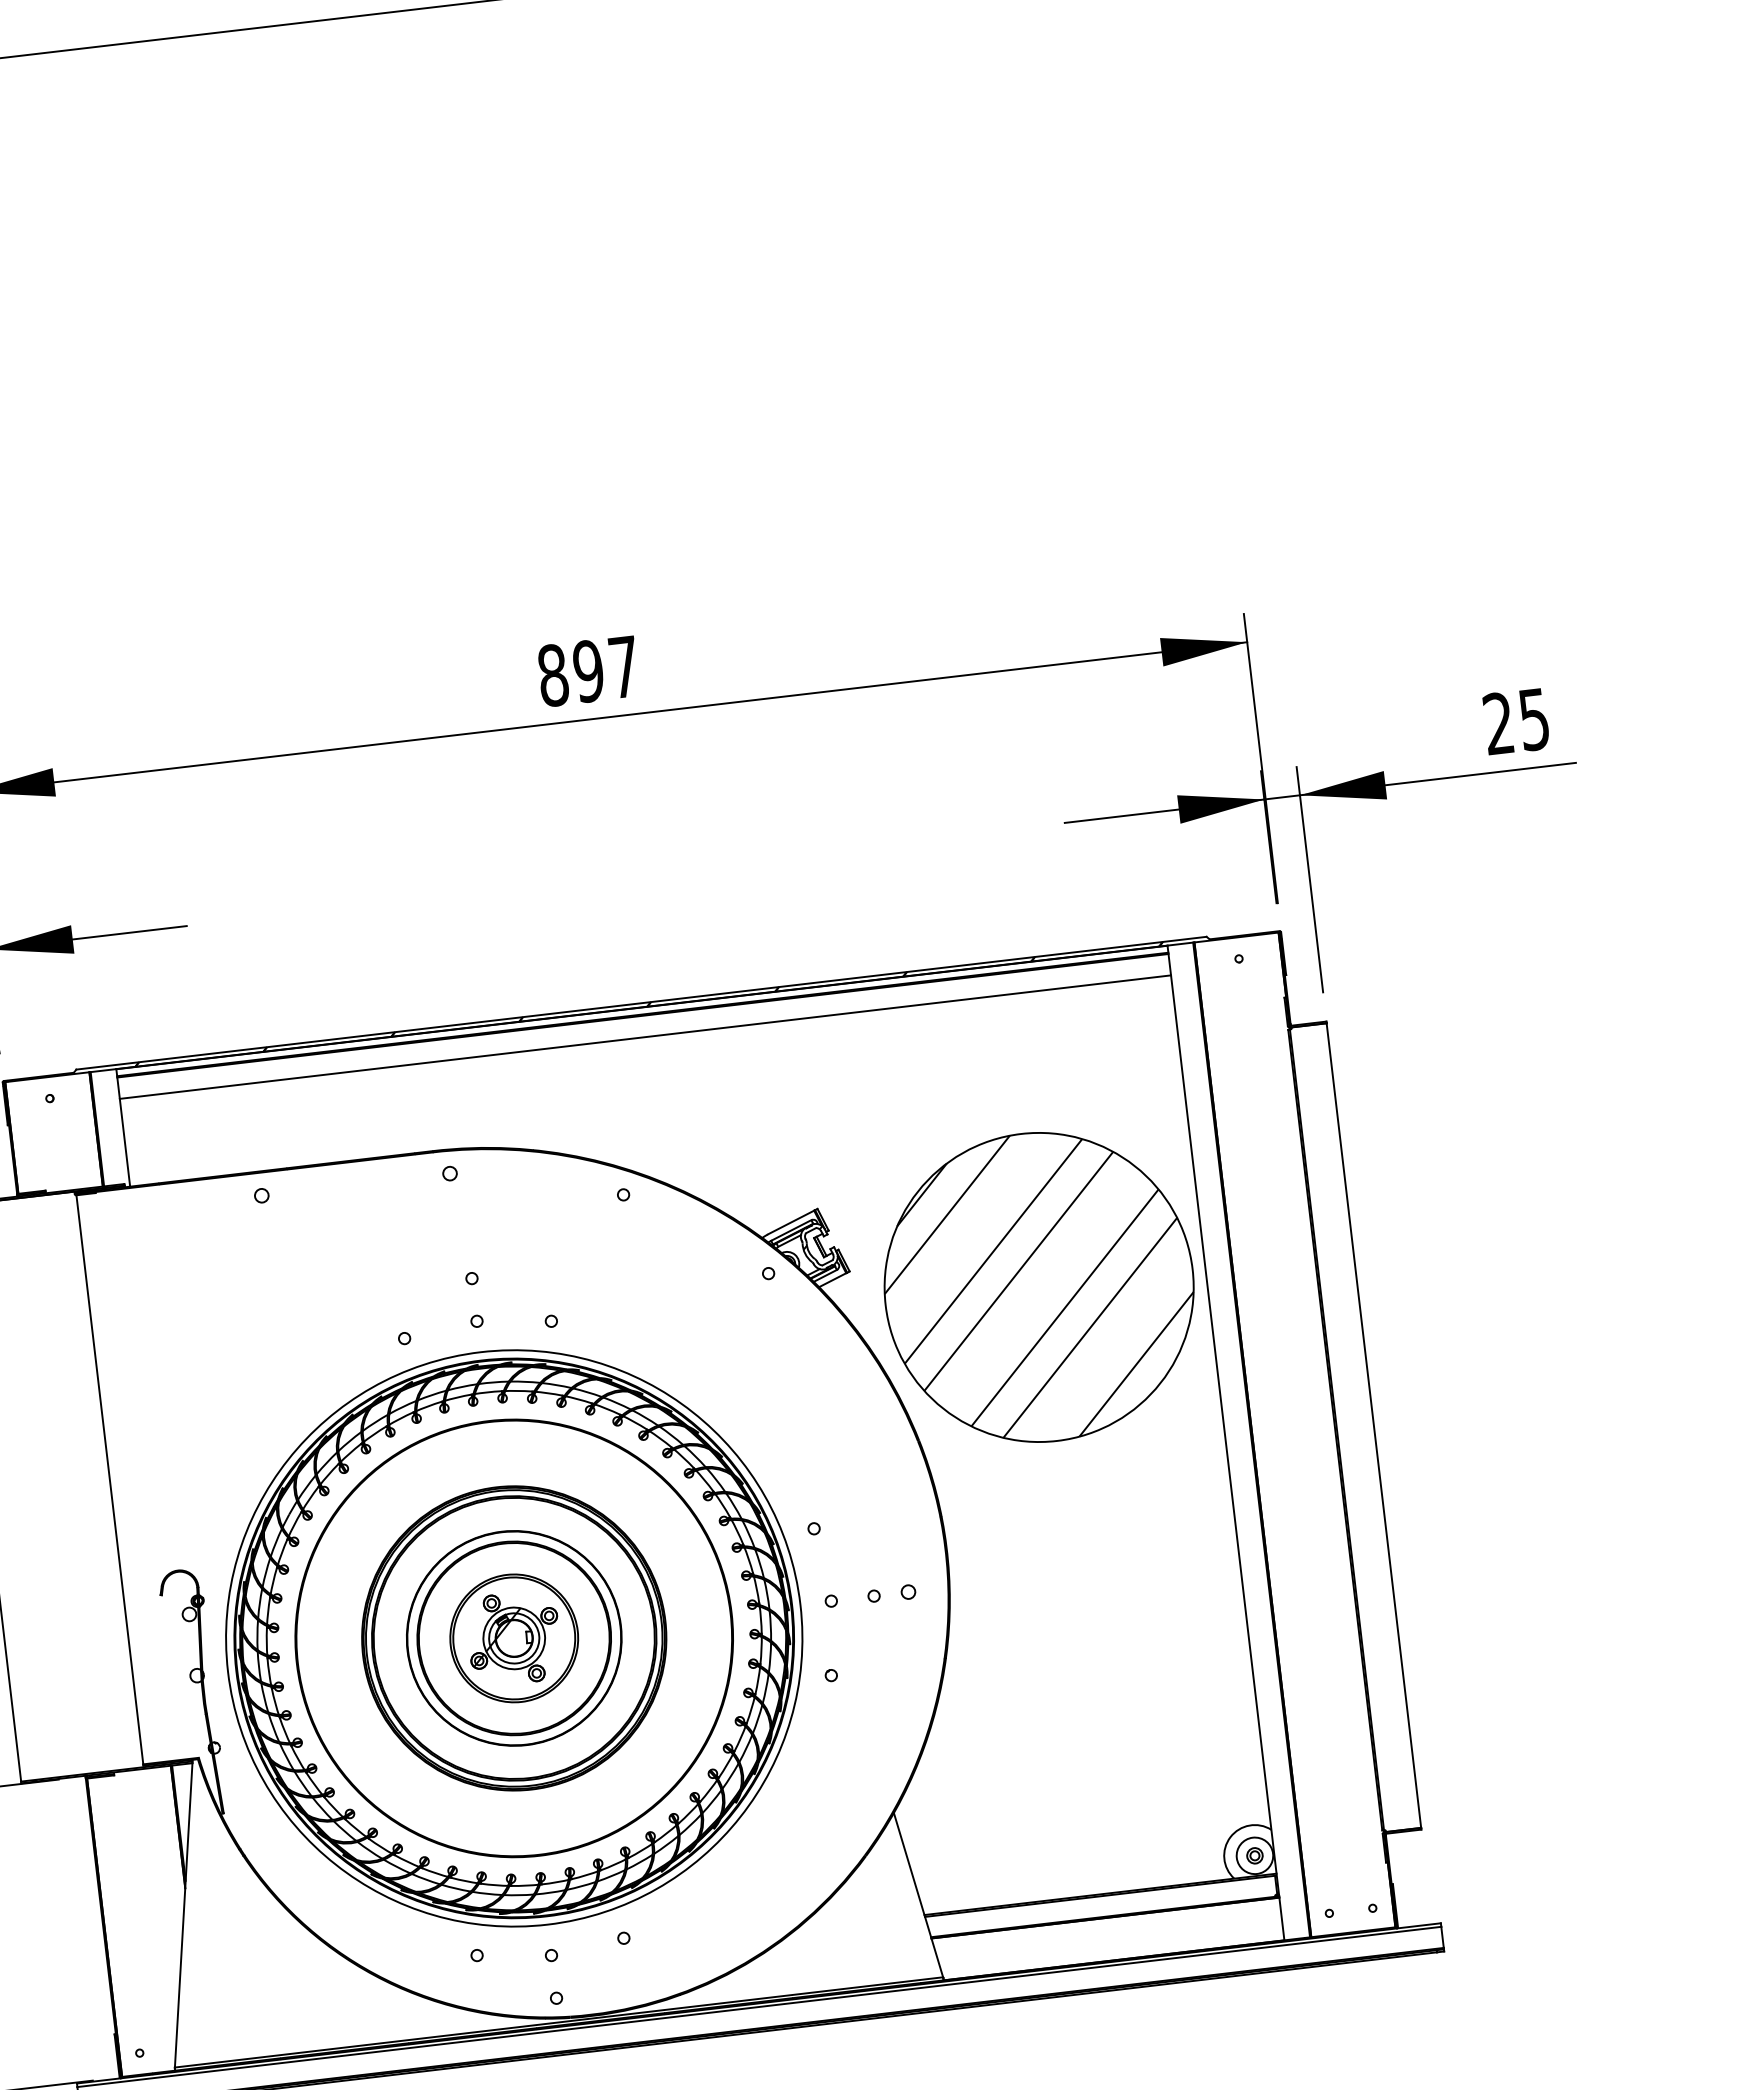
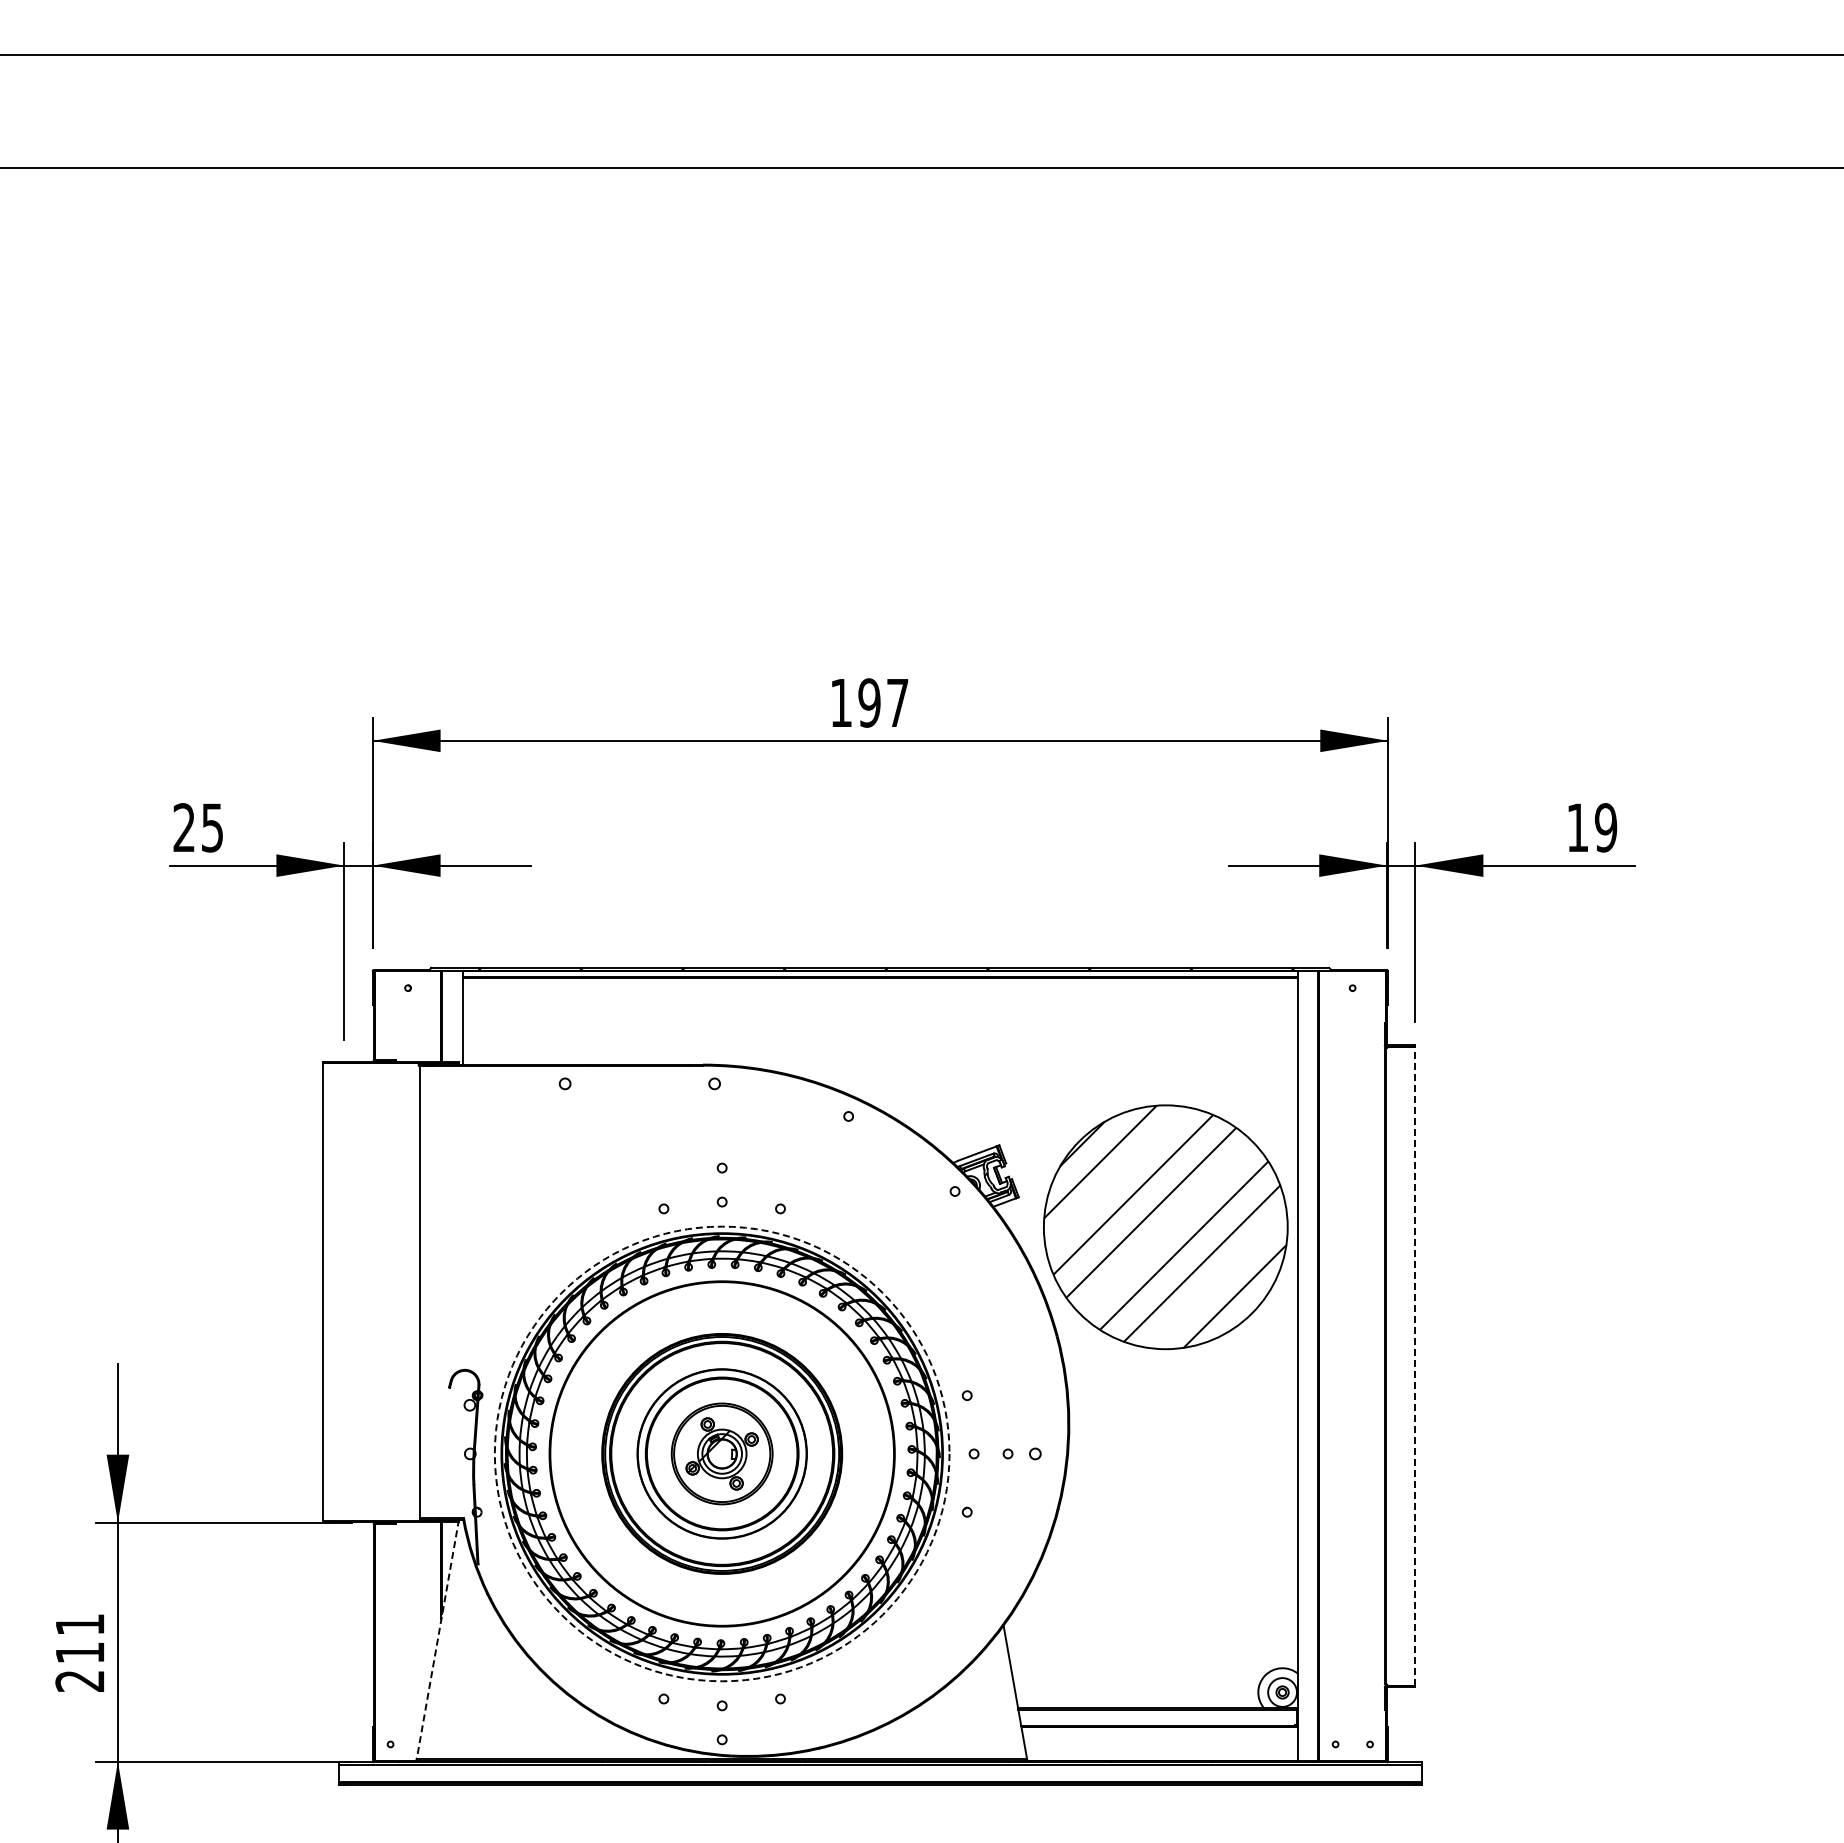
text: (553, 674) -> (841, 702), 897 -> 197
text: (1517, 721) -> (1592, 827), 25 -> 19
line: (644, 1036) -> (879, 994), removed
line: (1374, 1425) -> (1415, 1366), solid -> dashed
circle: (513, 1637) -> (721, 1453), solid -> dashed
line: (183, 1914) -> (437, 1639), solid -> dashed

